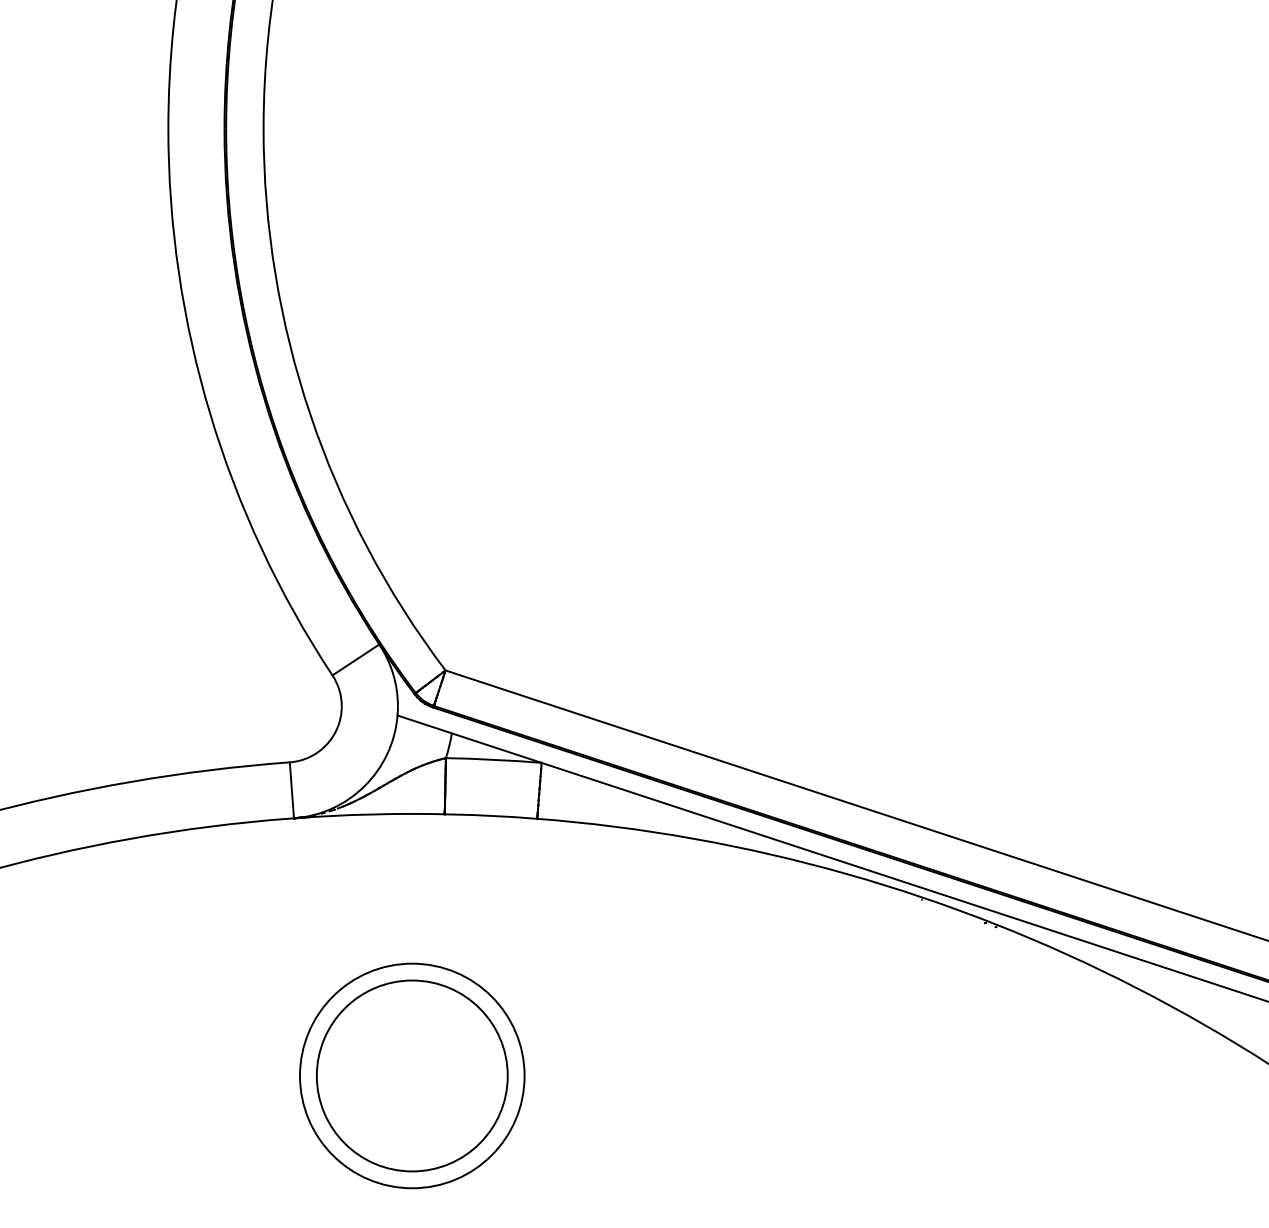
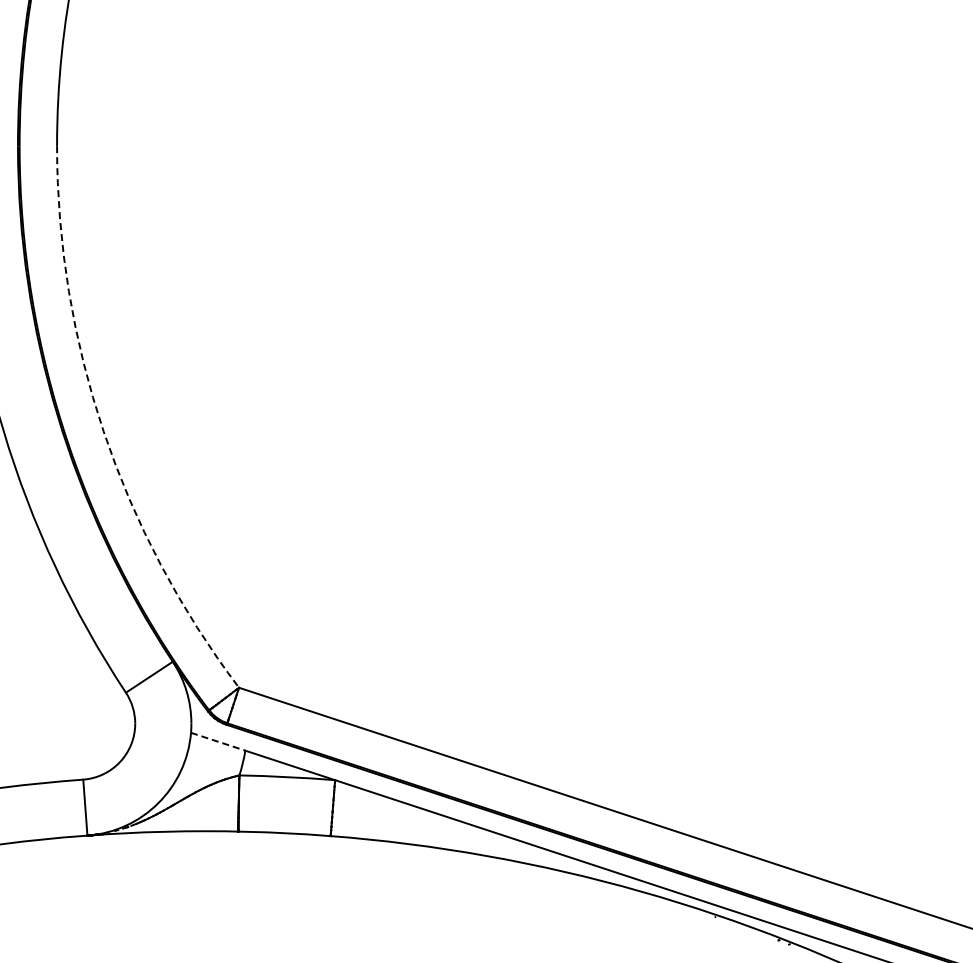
arc: (310, 414) -> (103, 431), solid -> dashed
line: (424, 724) -> (217, 741), solid -> dashed

